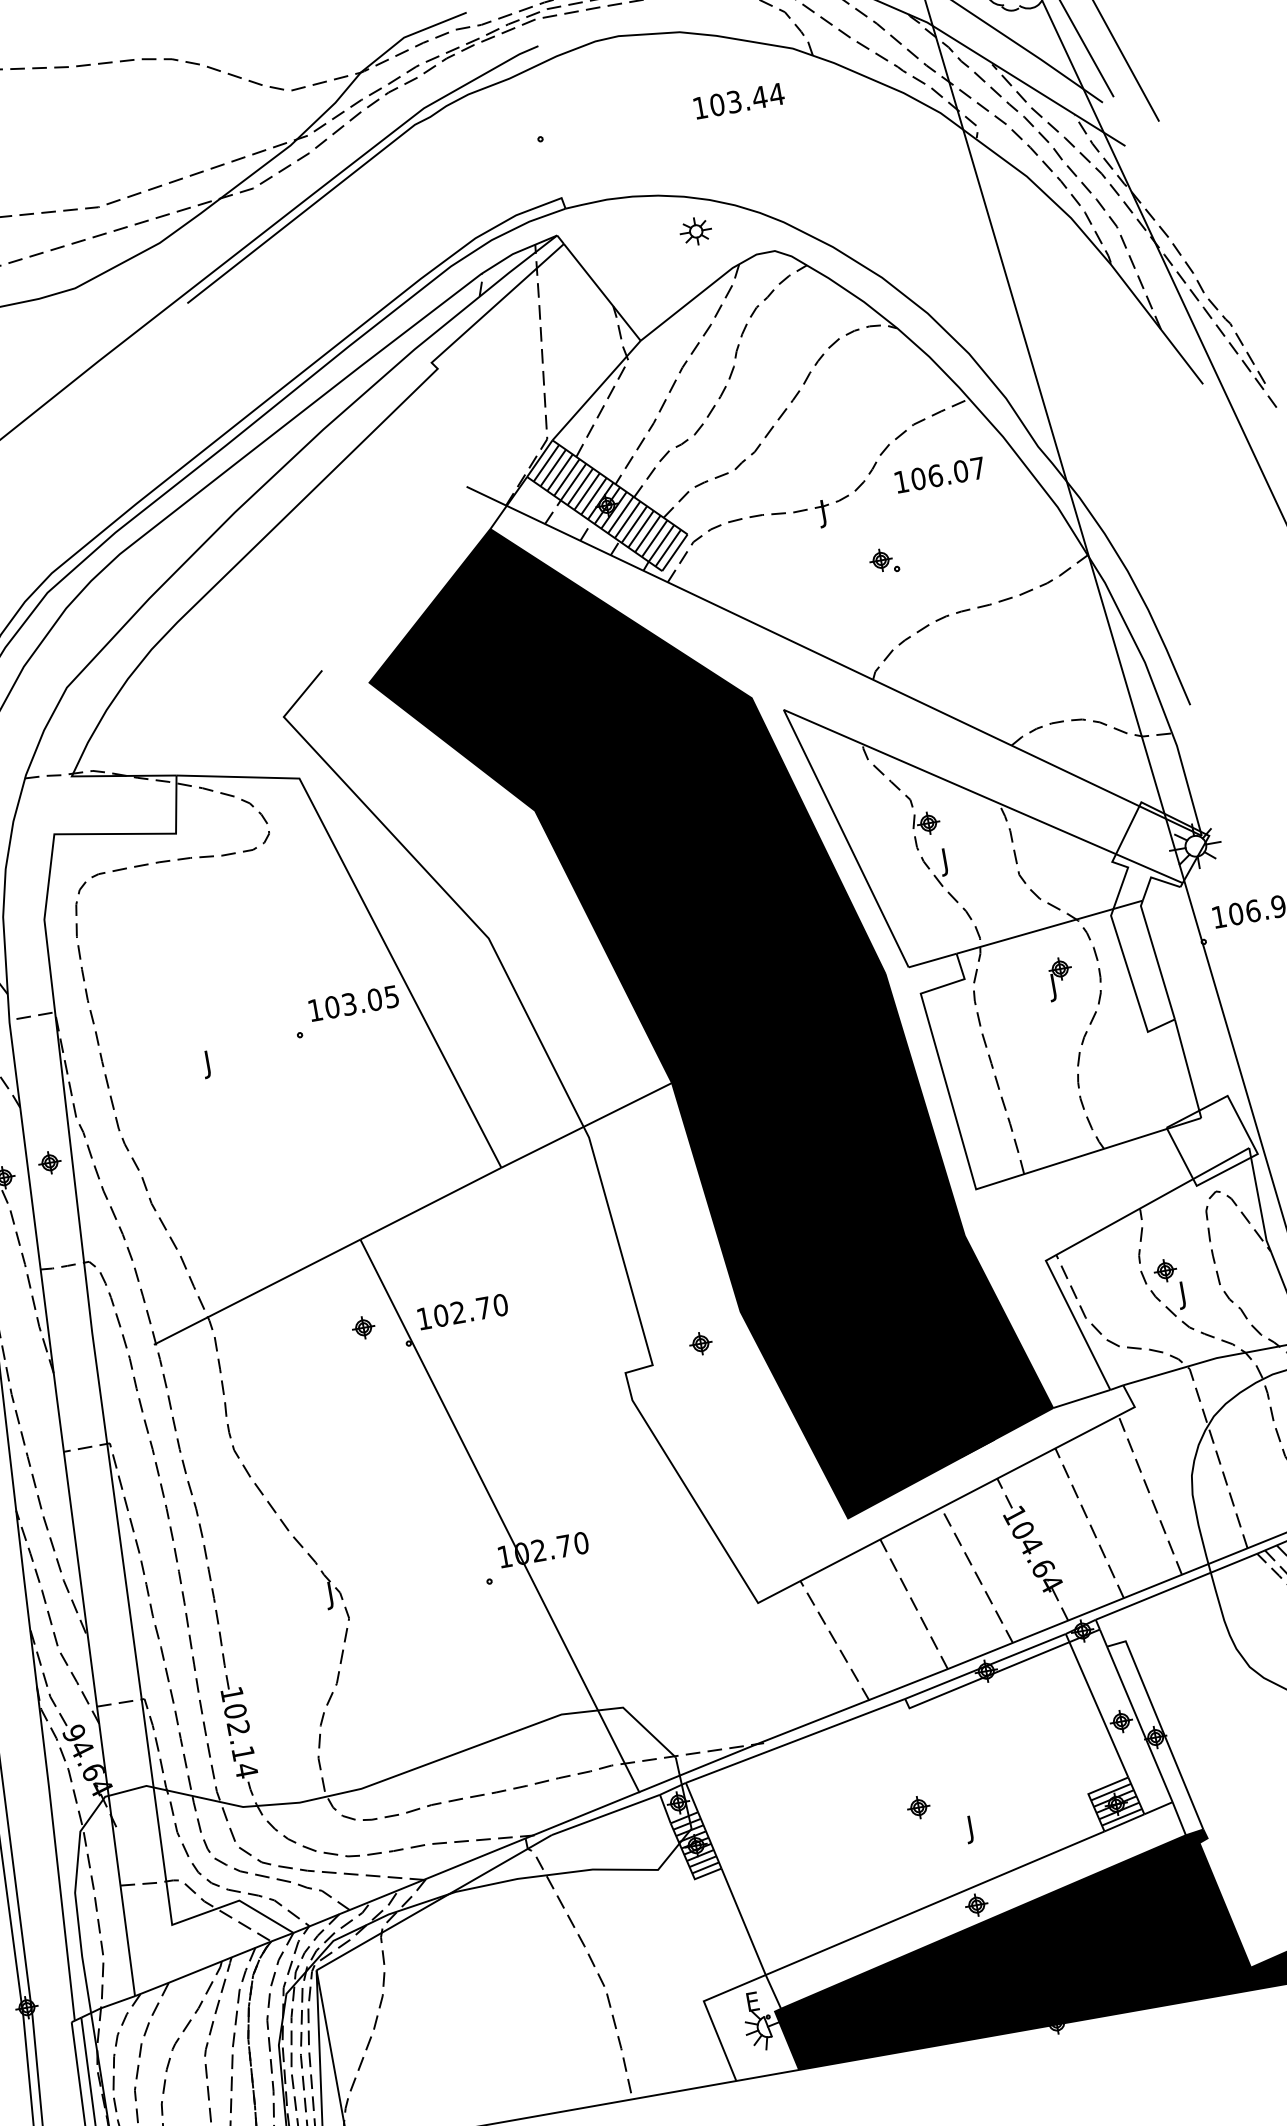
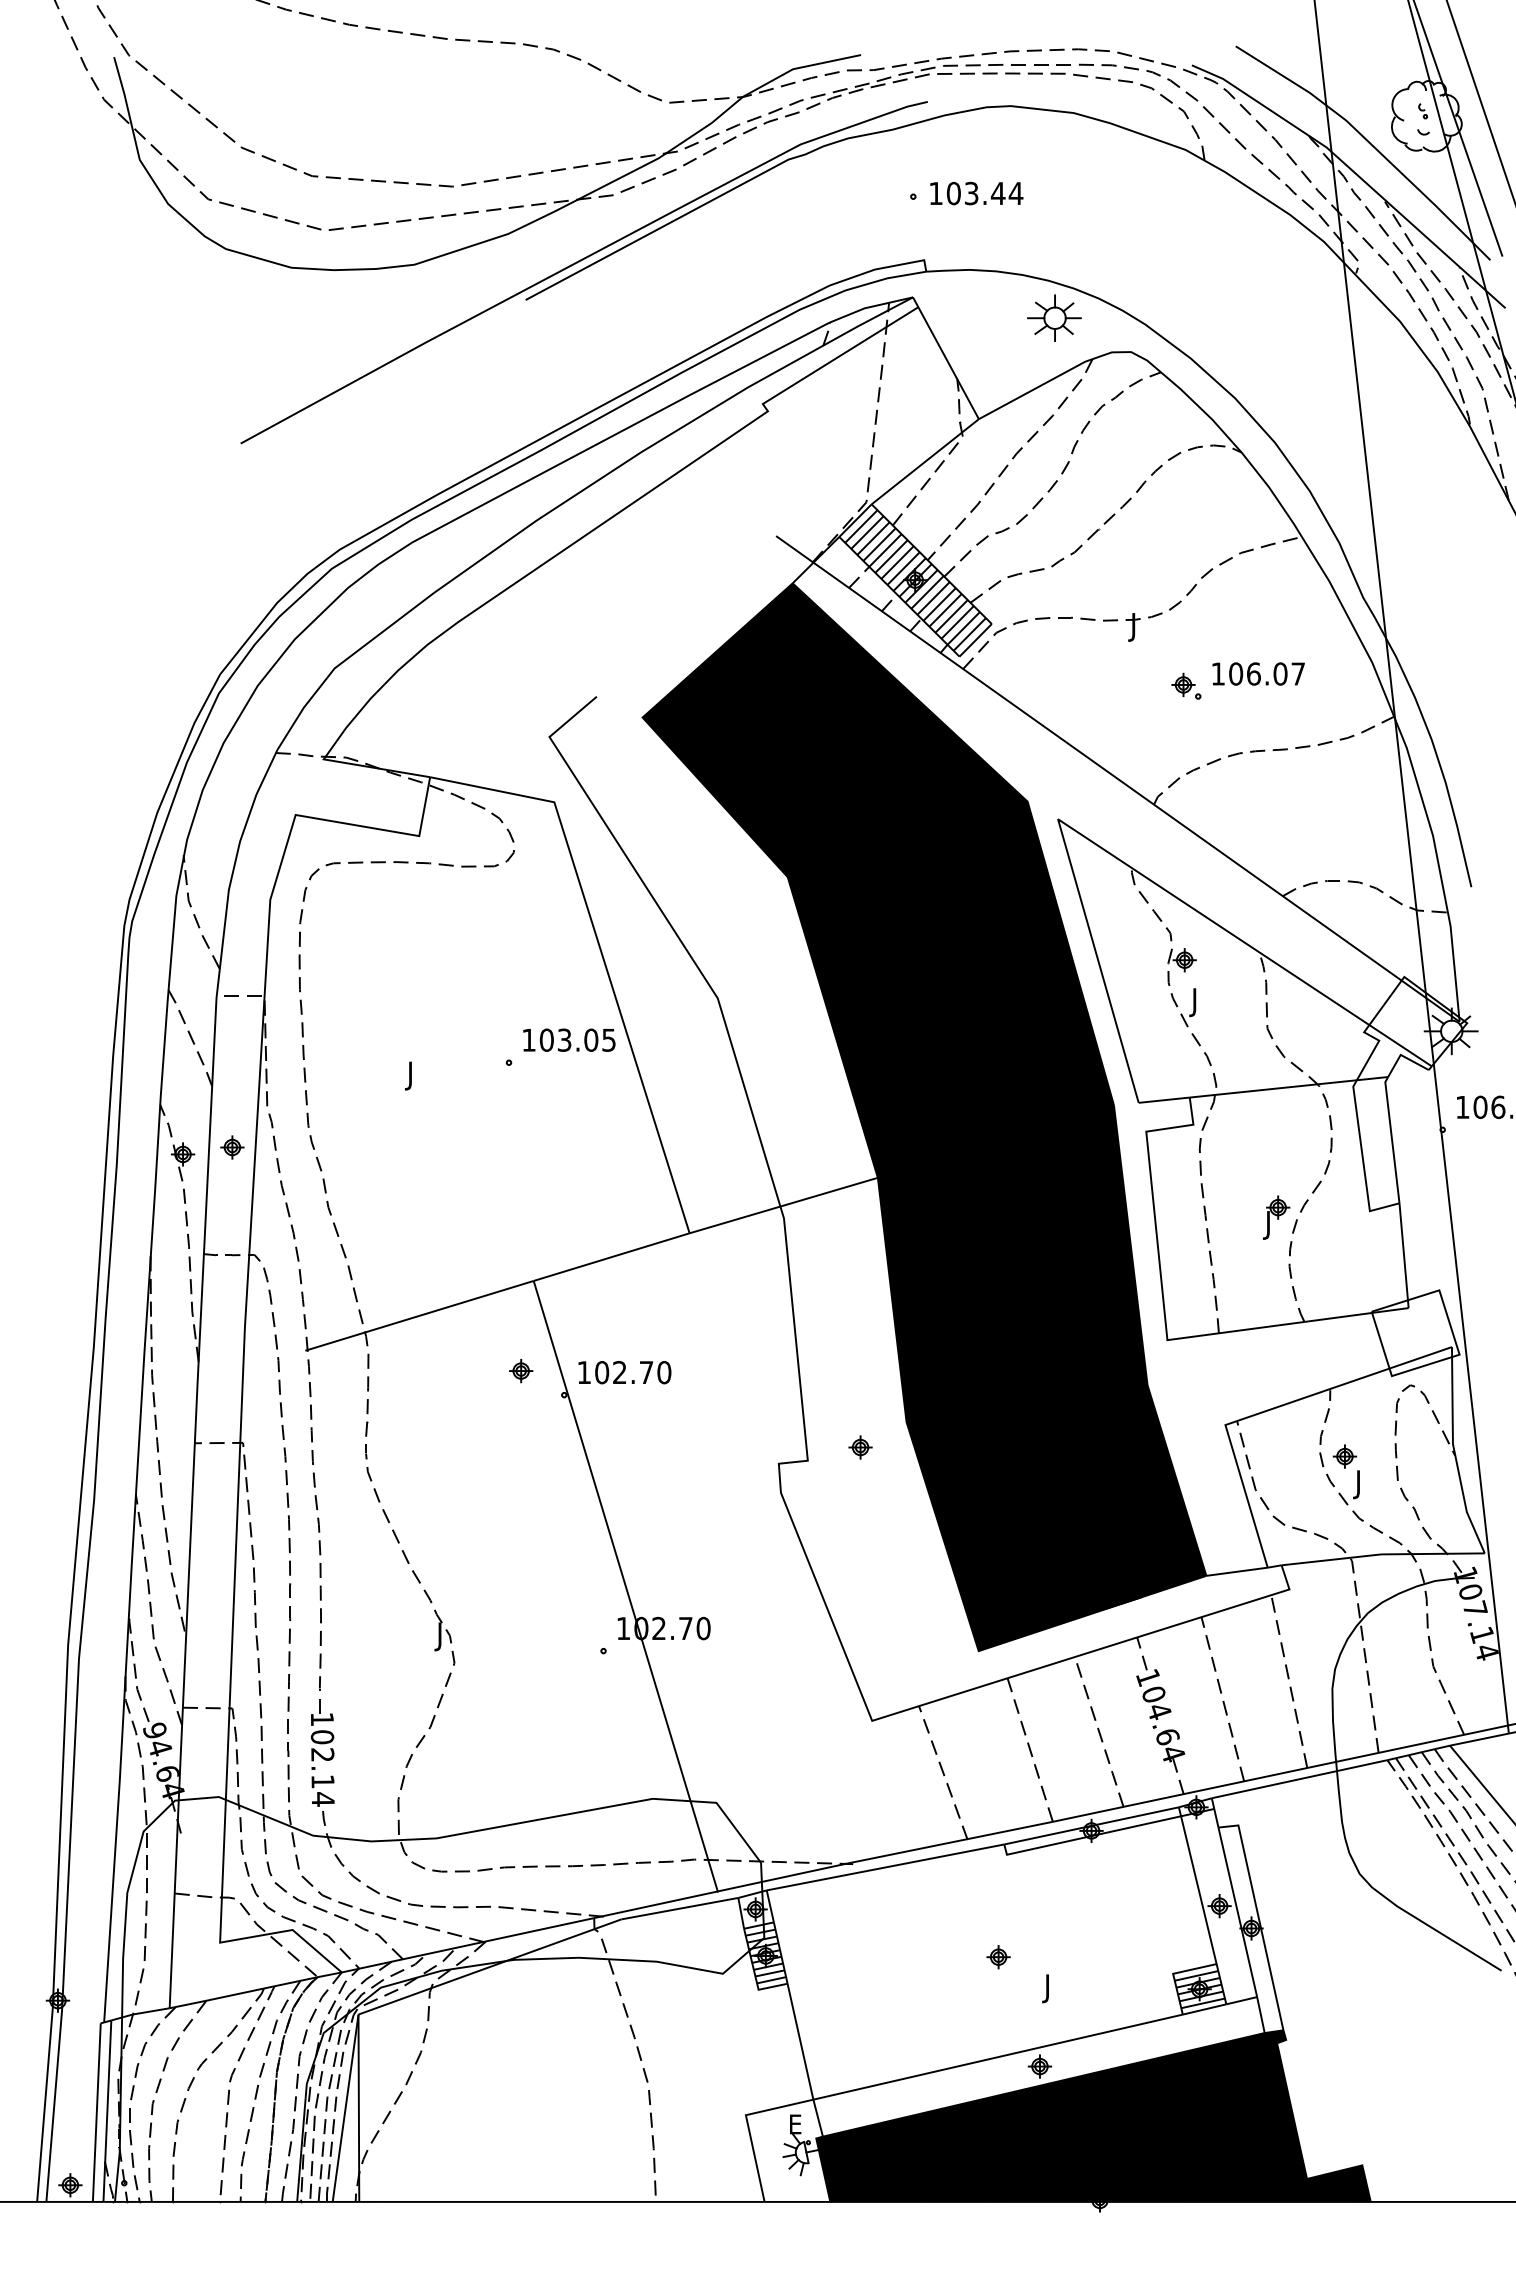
text: (738, 101) -> (976, 193), moved
part: (695, 230) -> (1054, 317), size x1.67
text: (939, 474) -> (1258, 673), moved
part: (1060, 978) -> (1276, 1217), moved

